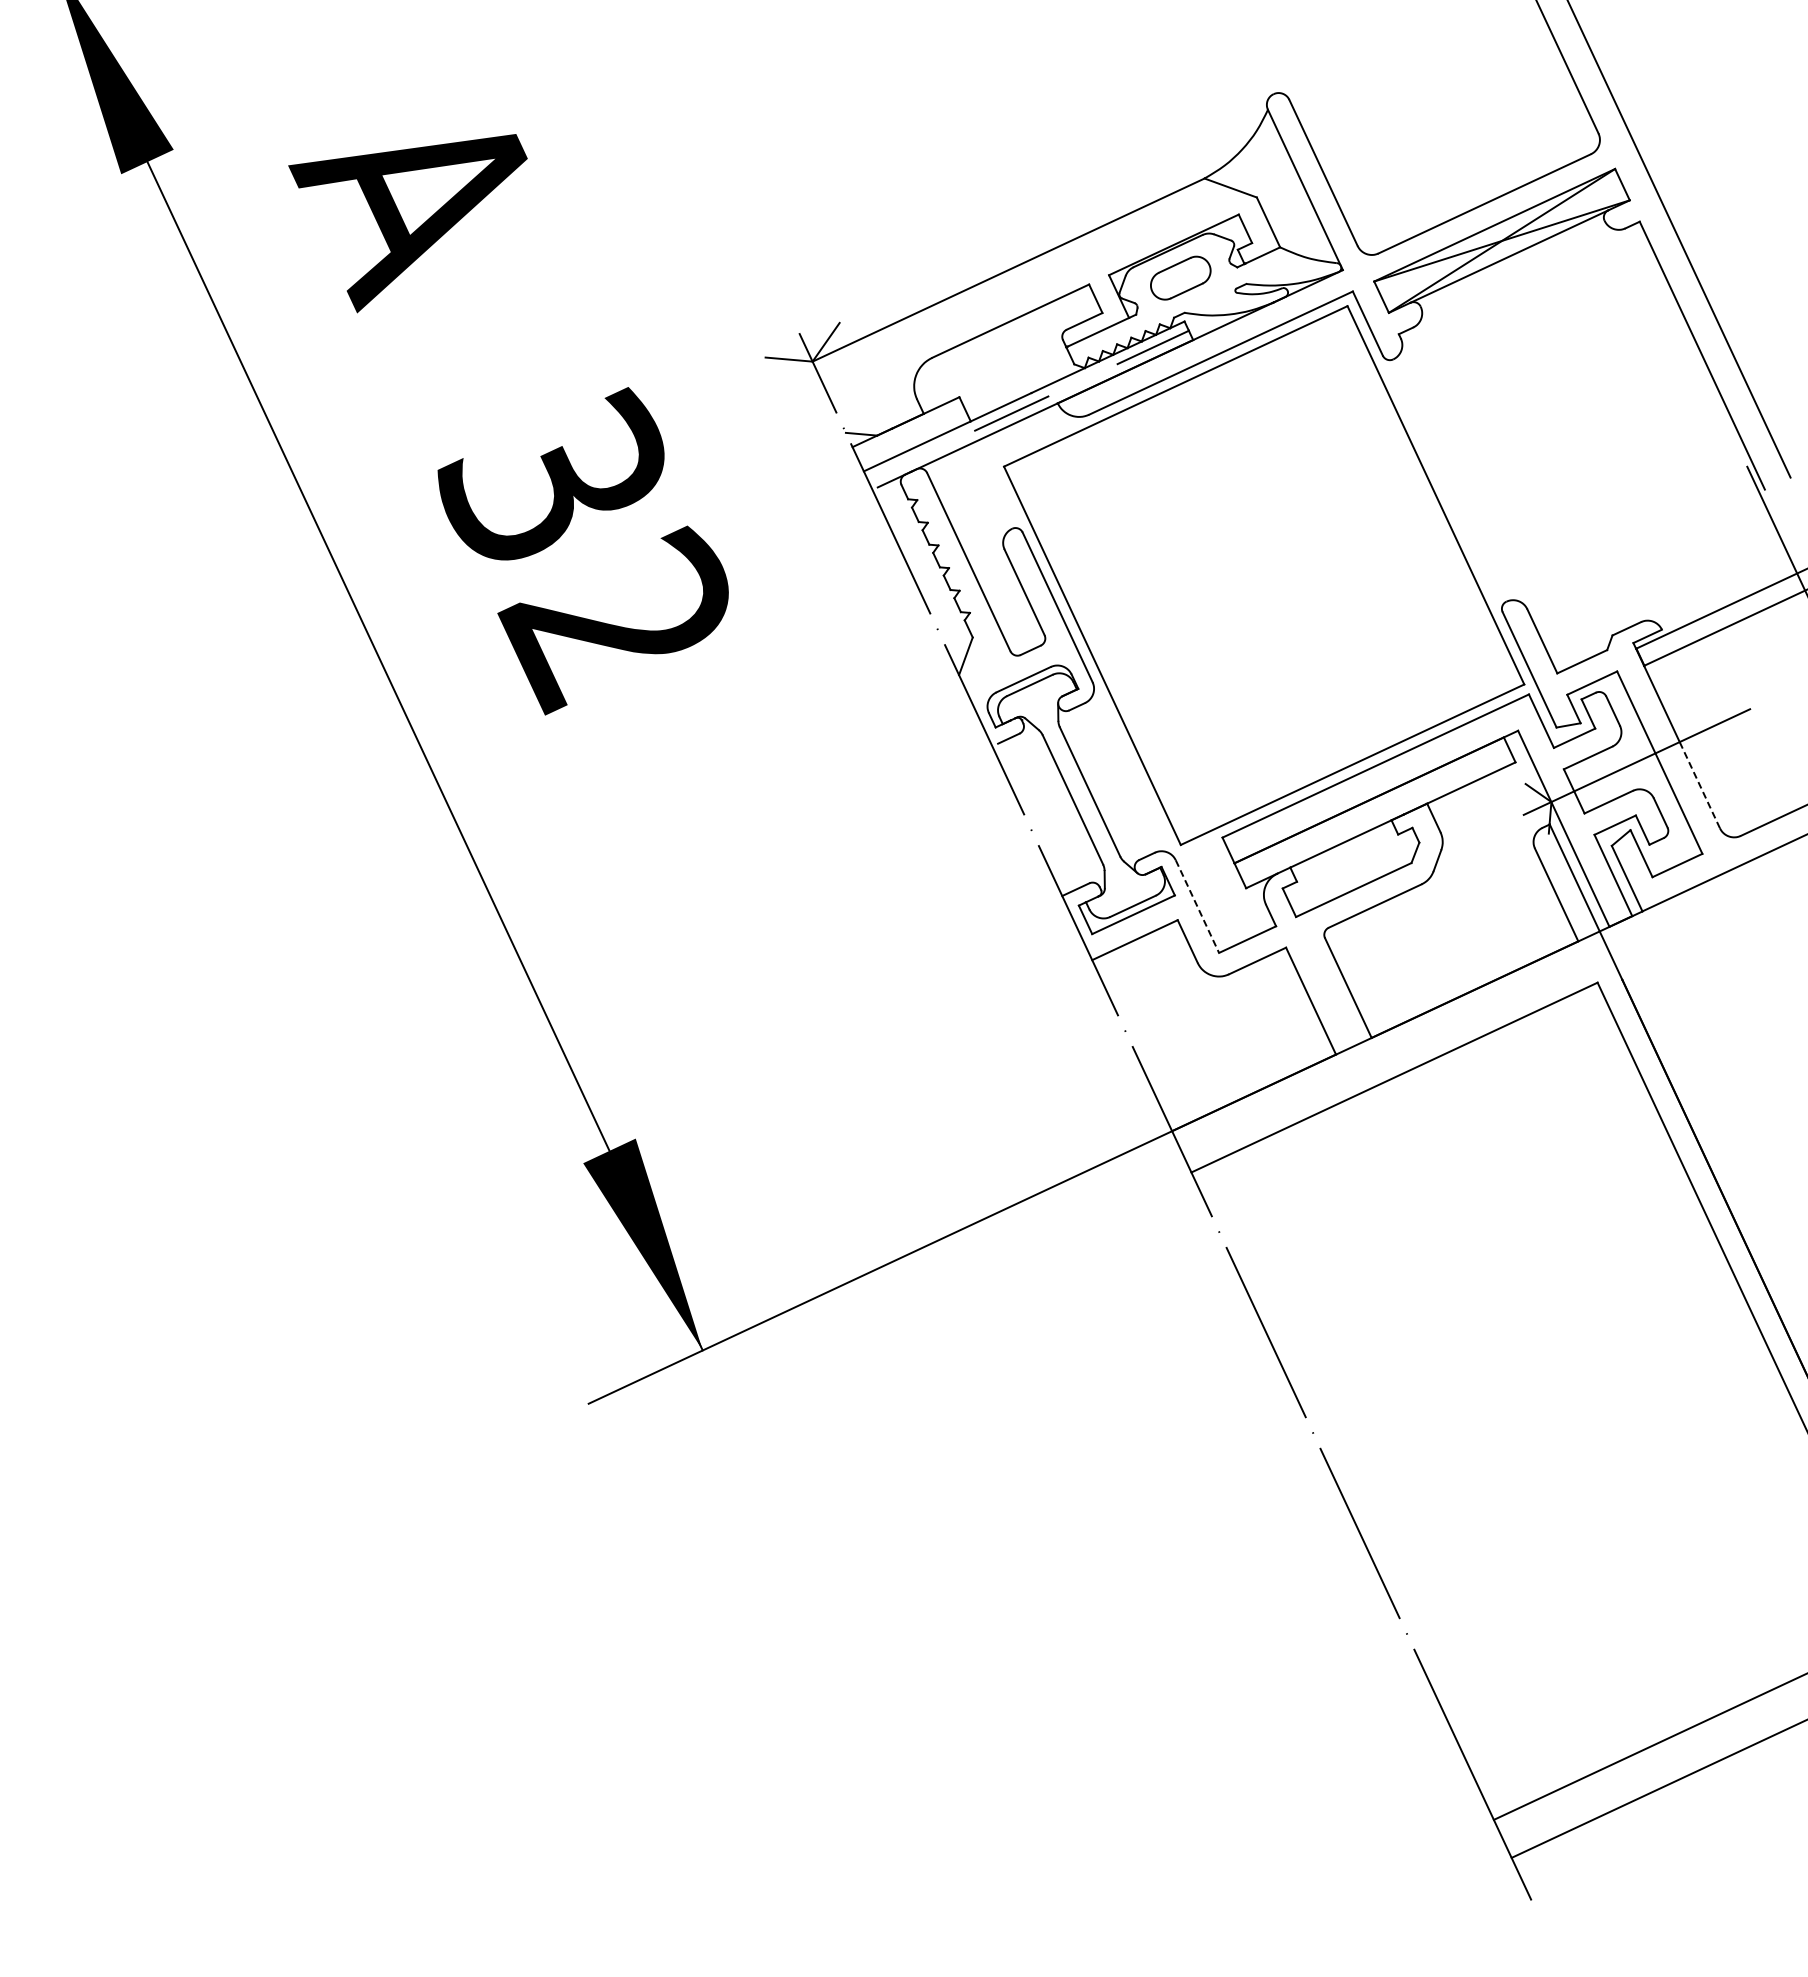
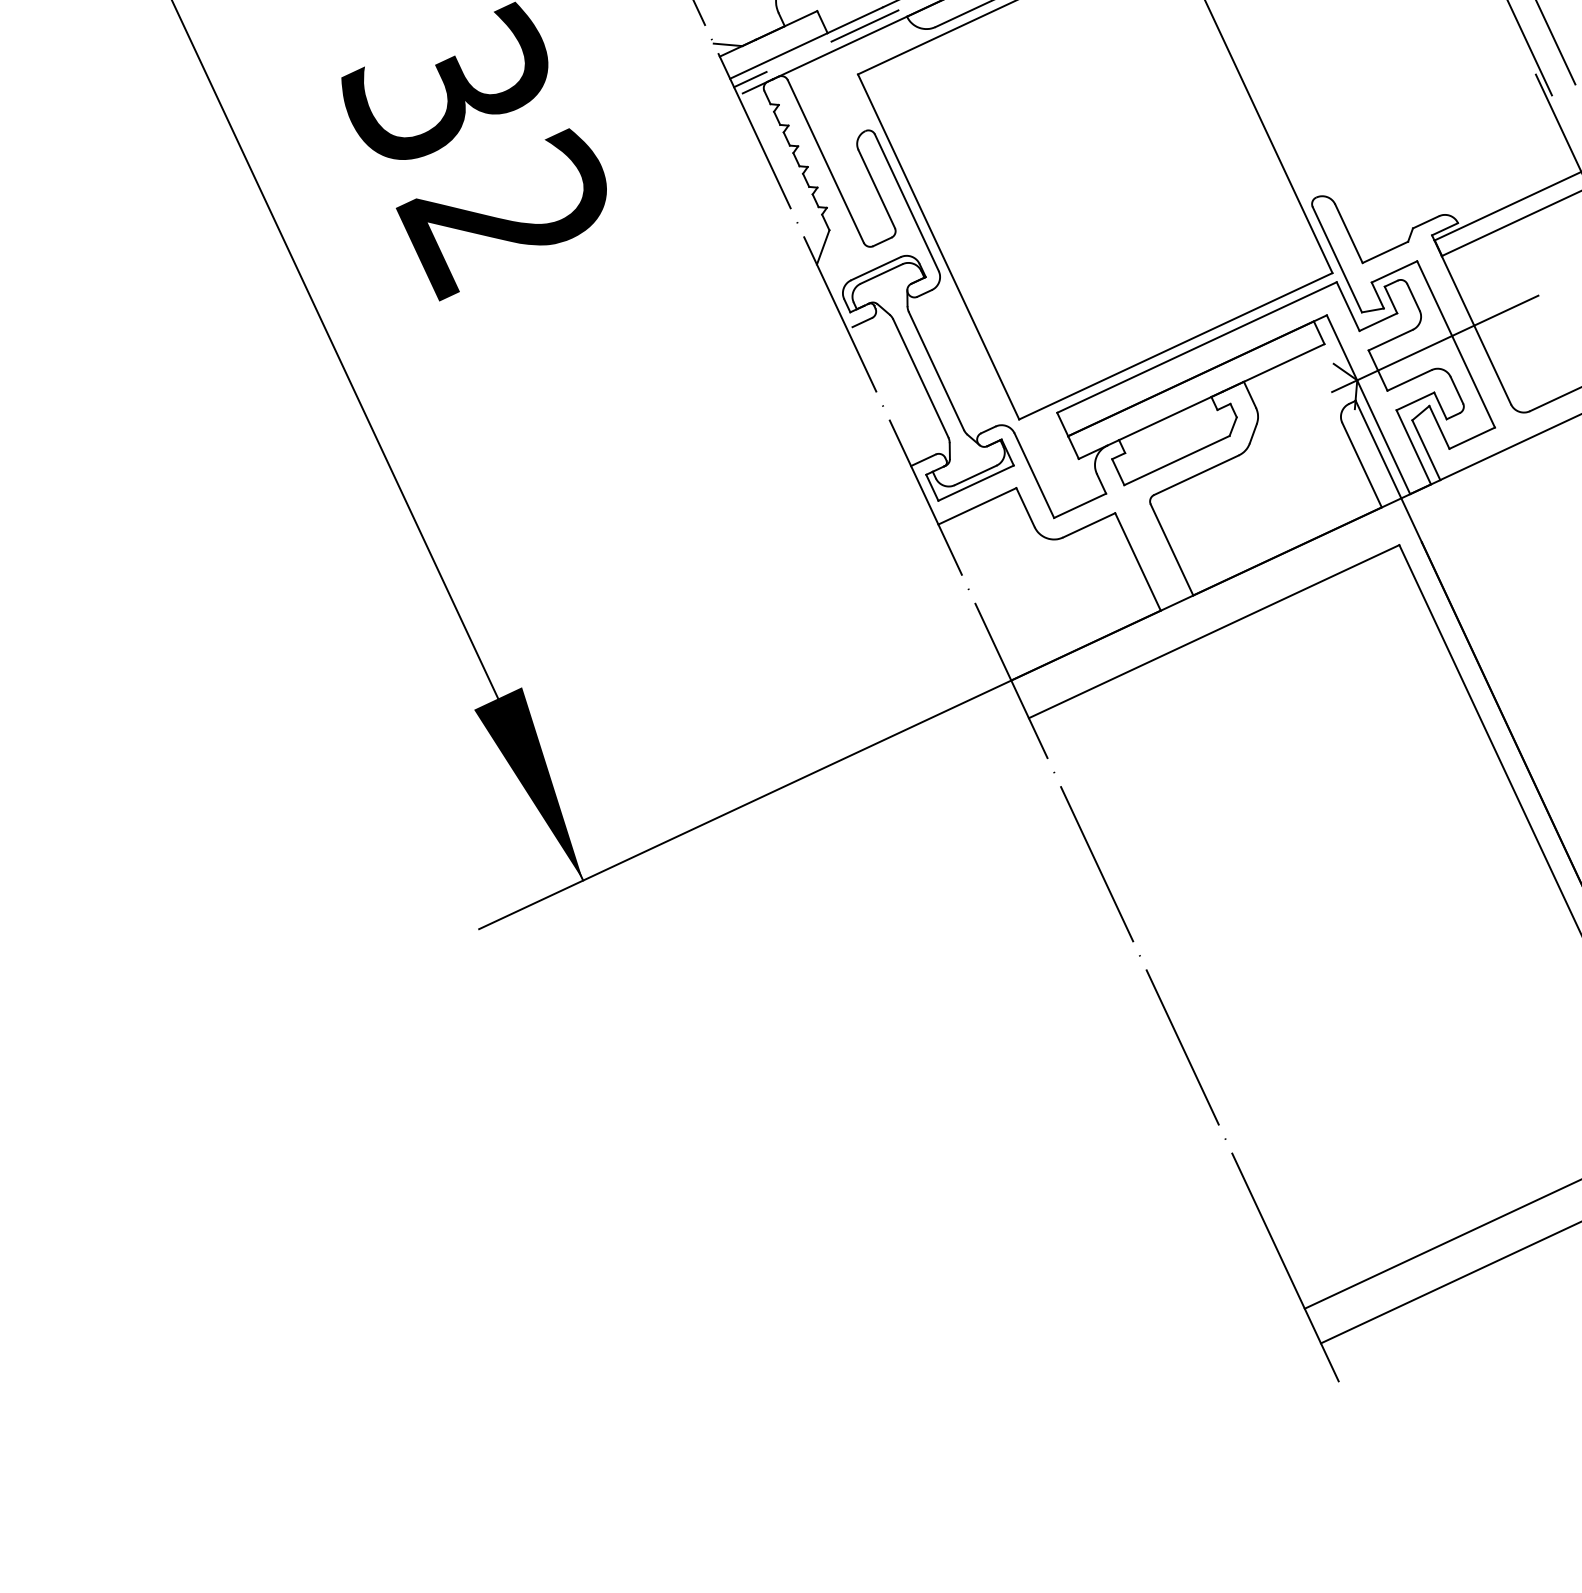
line: (885, 471) -> (749, 78), added
line: (1699, 785) -> (1492, 365), dashed -> solid
line: (1197, 907) -> (1034, 476), dashed -> solid

